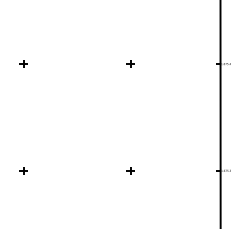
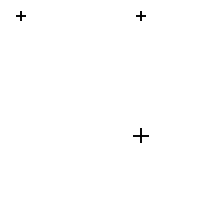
part: (23, 170) -> (20, 135), removed
part: (130, 170) -> (140, 135), size x1.6

